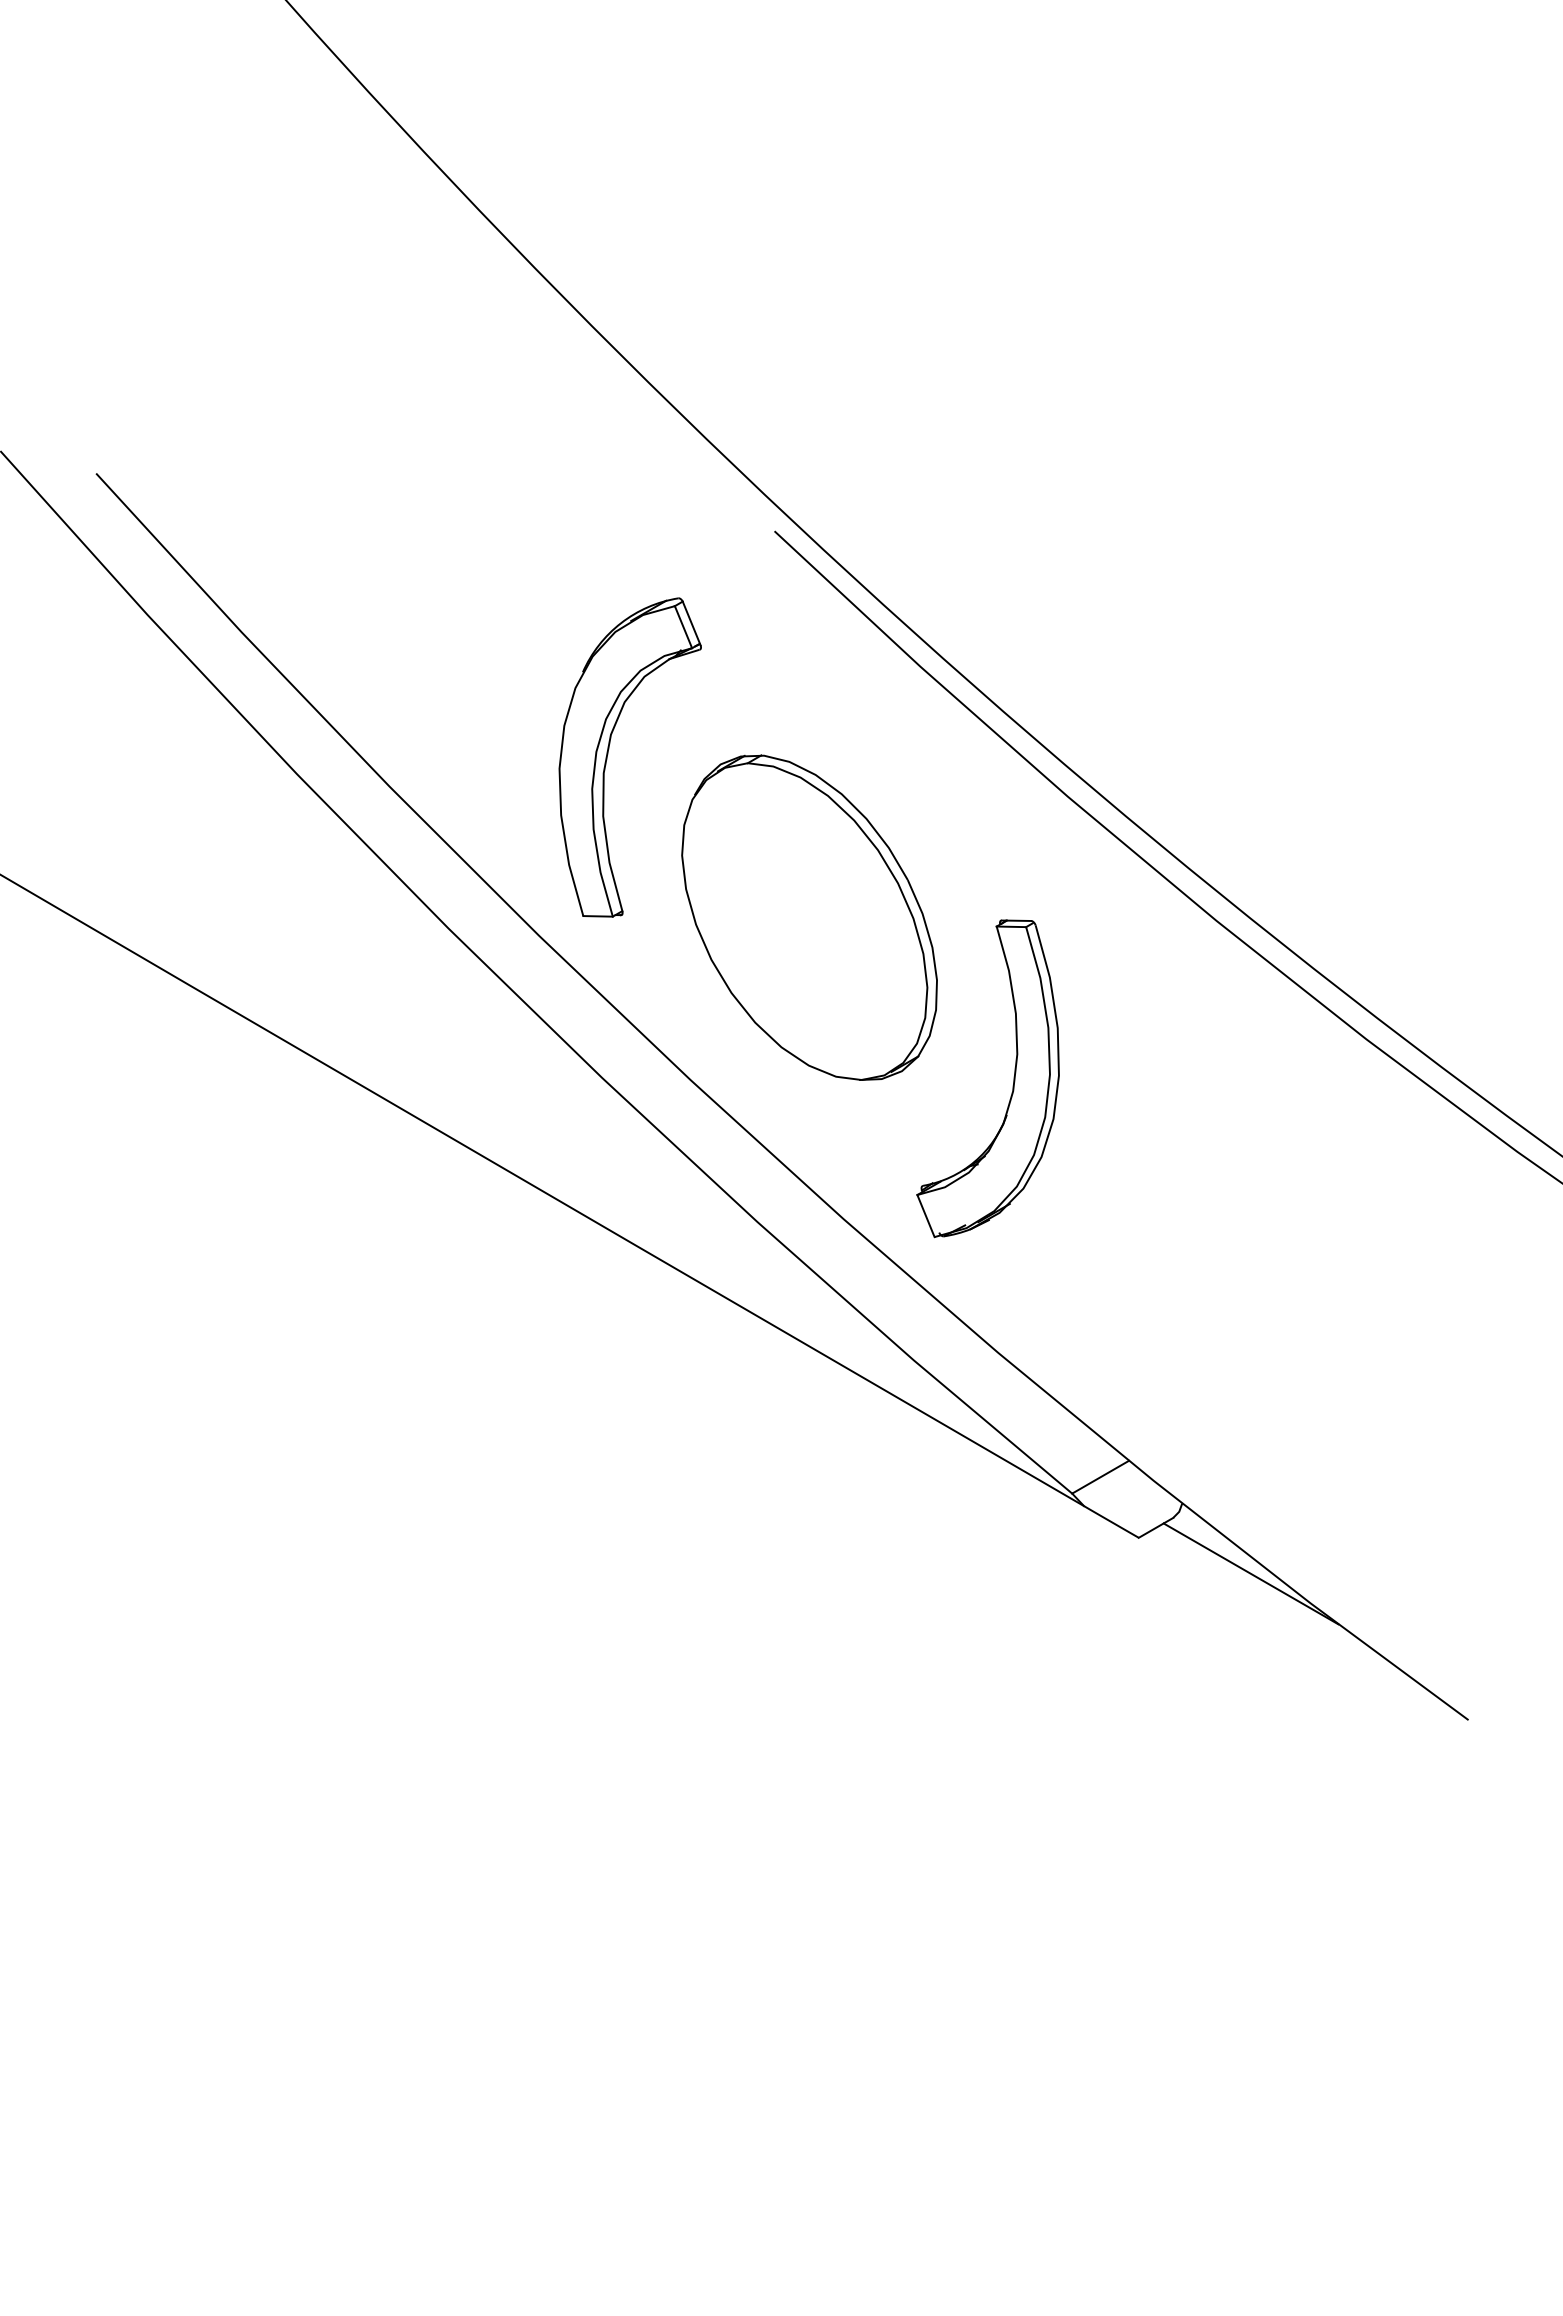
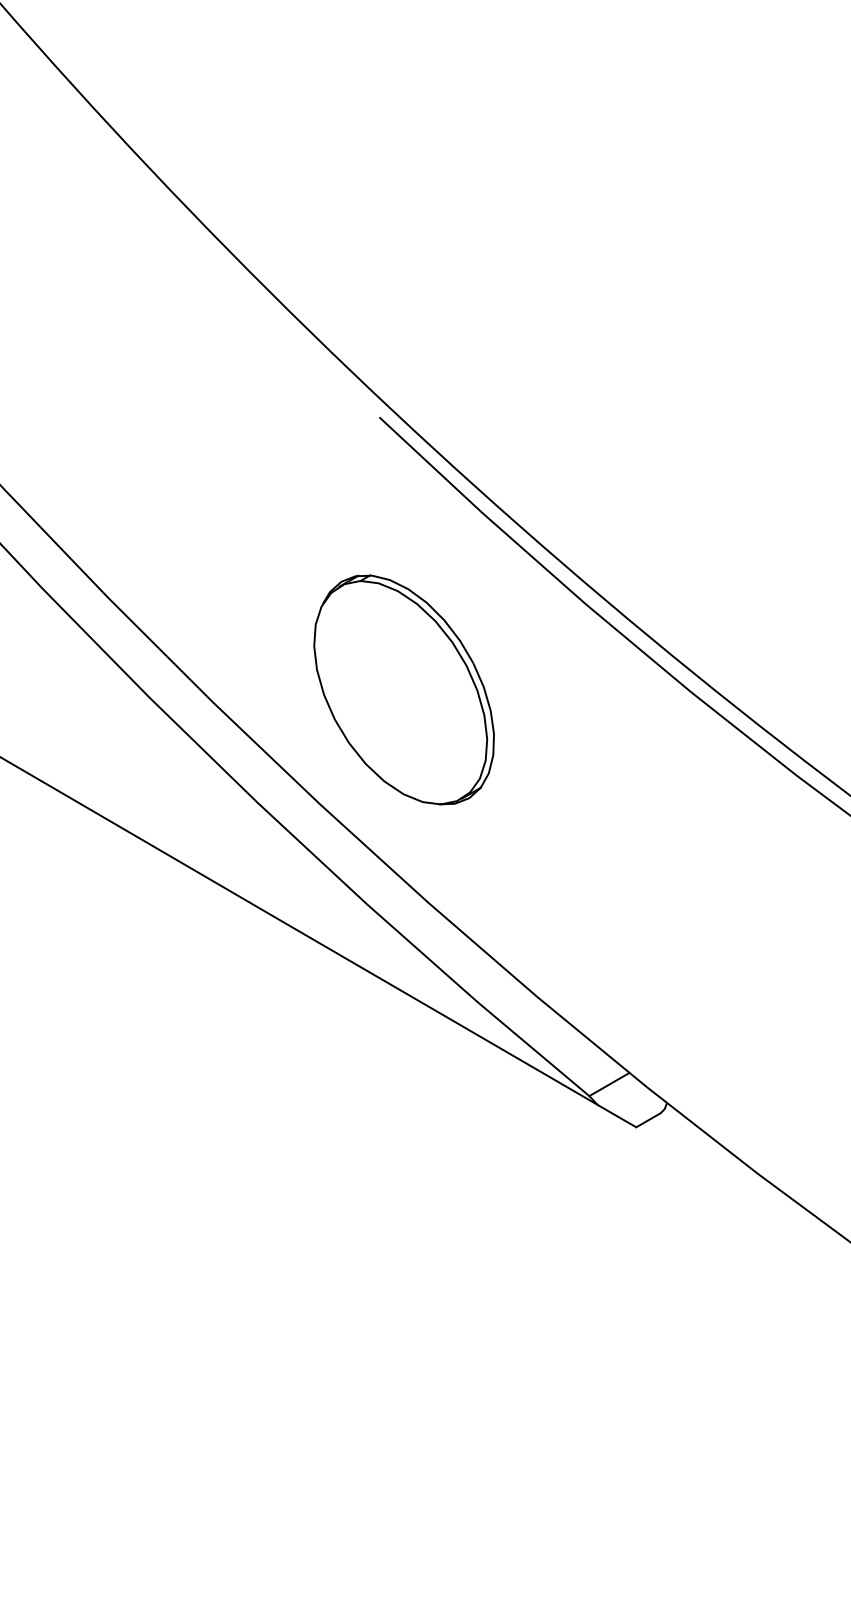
part: (608, 754) -> (262, 574), removed
part: (1012, 1085) -> (547, 808), removed
line: (1250, 1573) -> (715, 1152), removed

